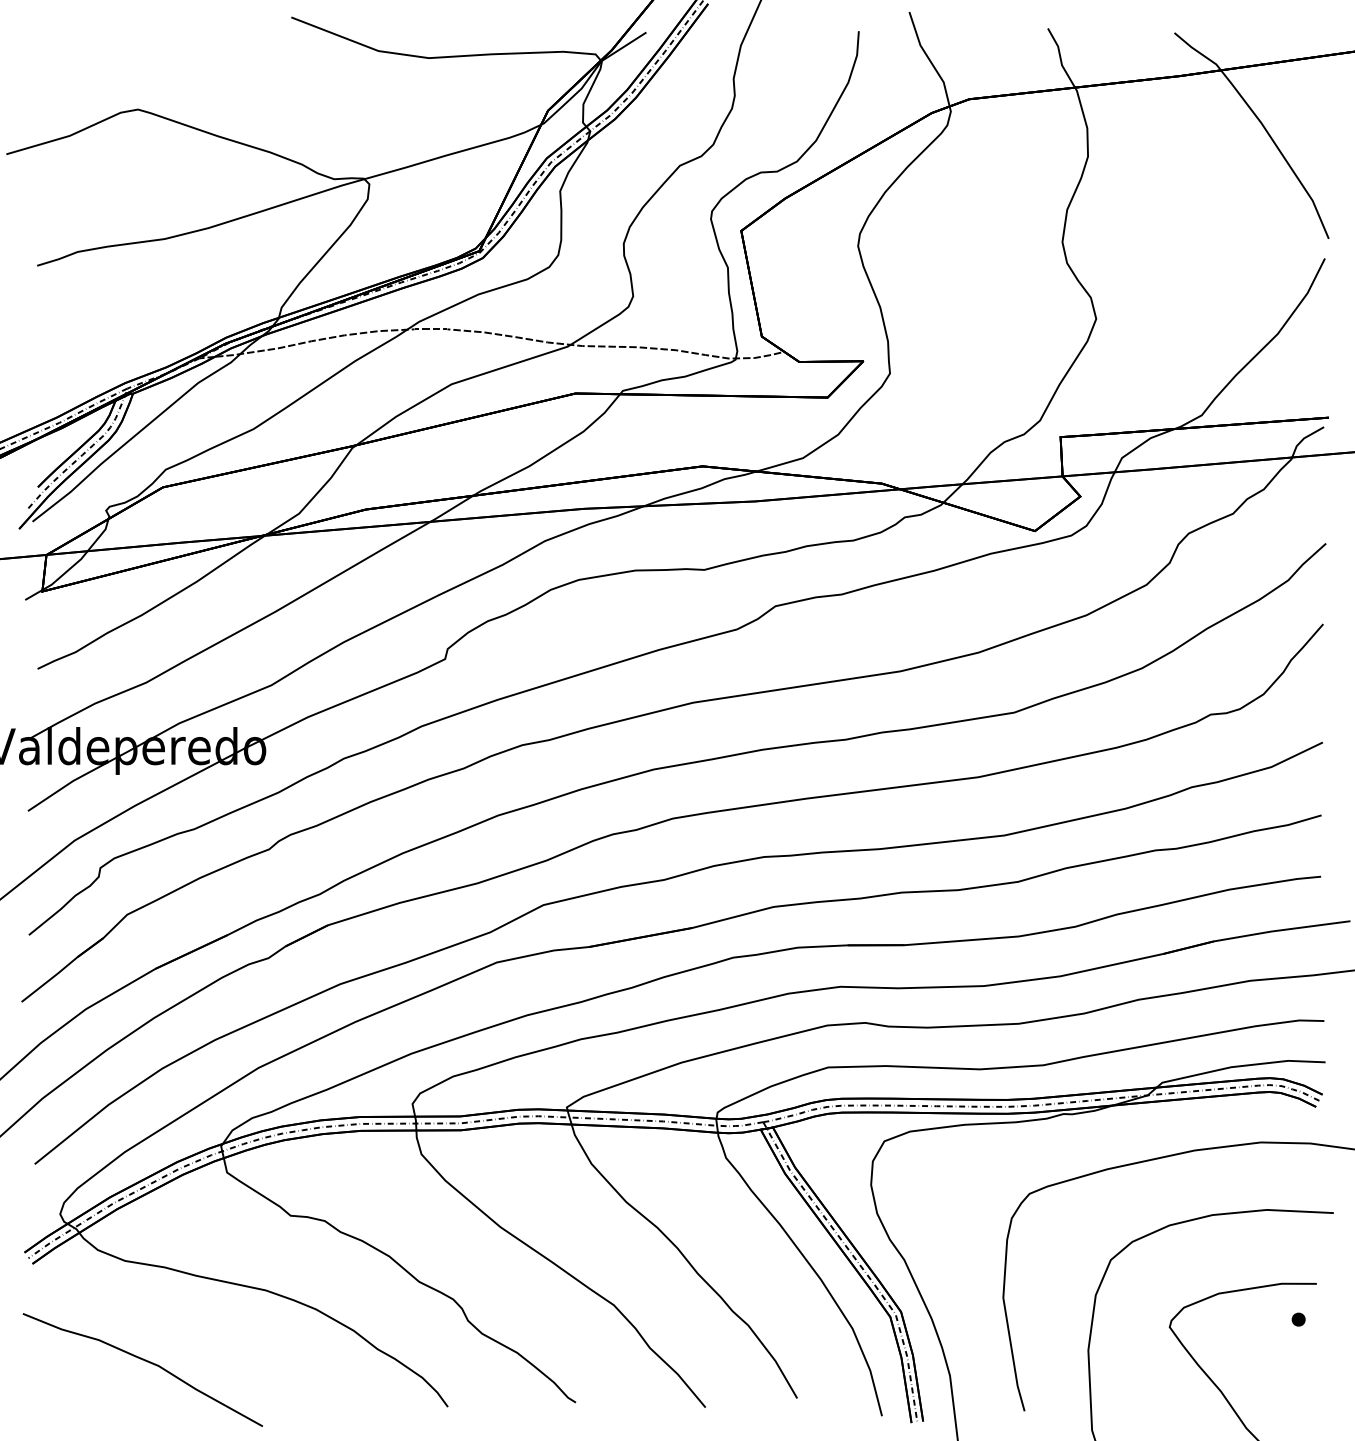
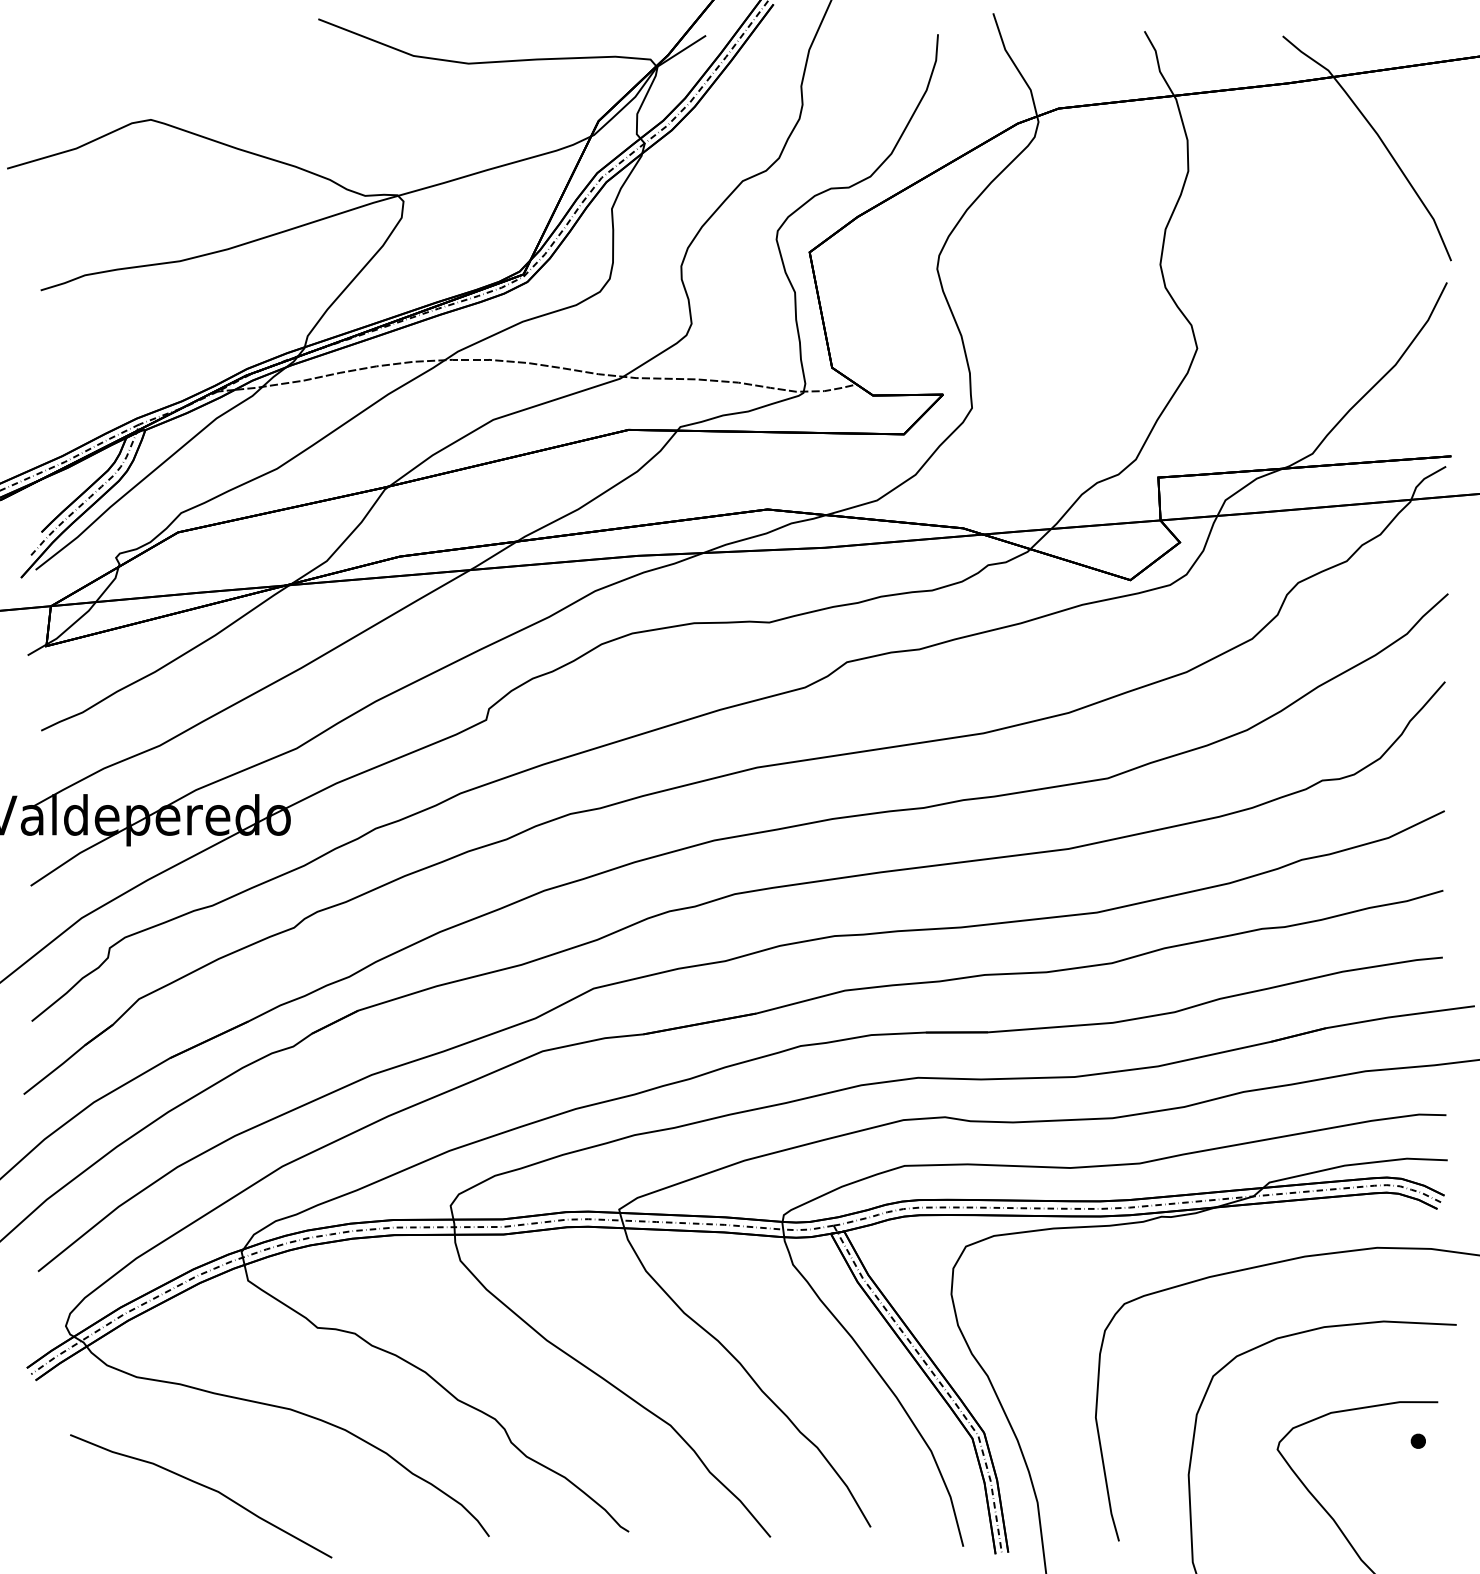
curve: (145, 1361) -> (204, 1487), moved

